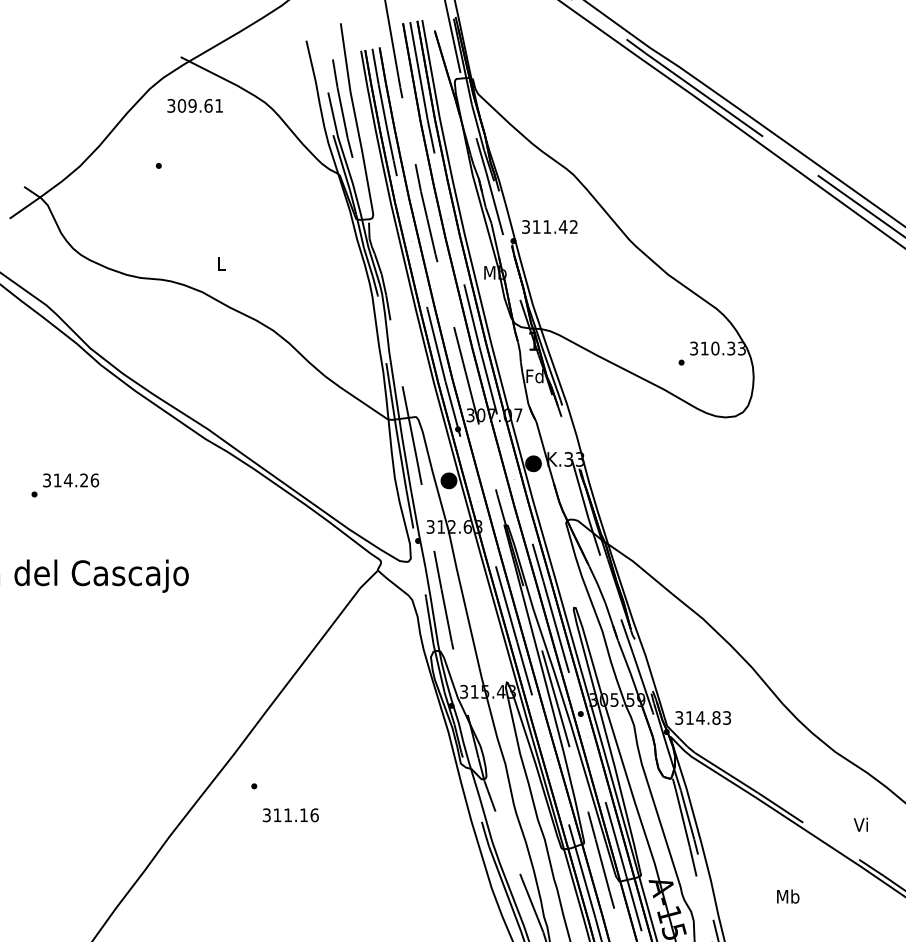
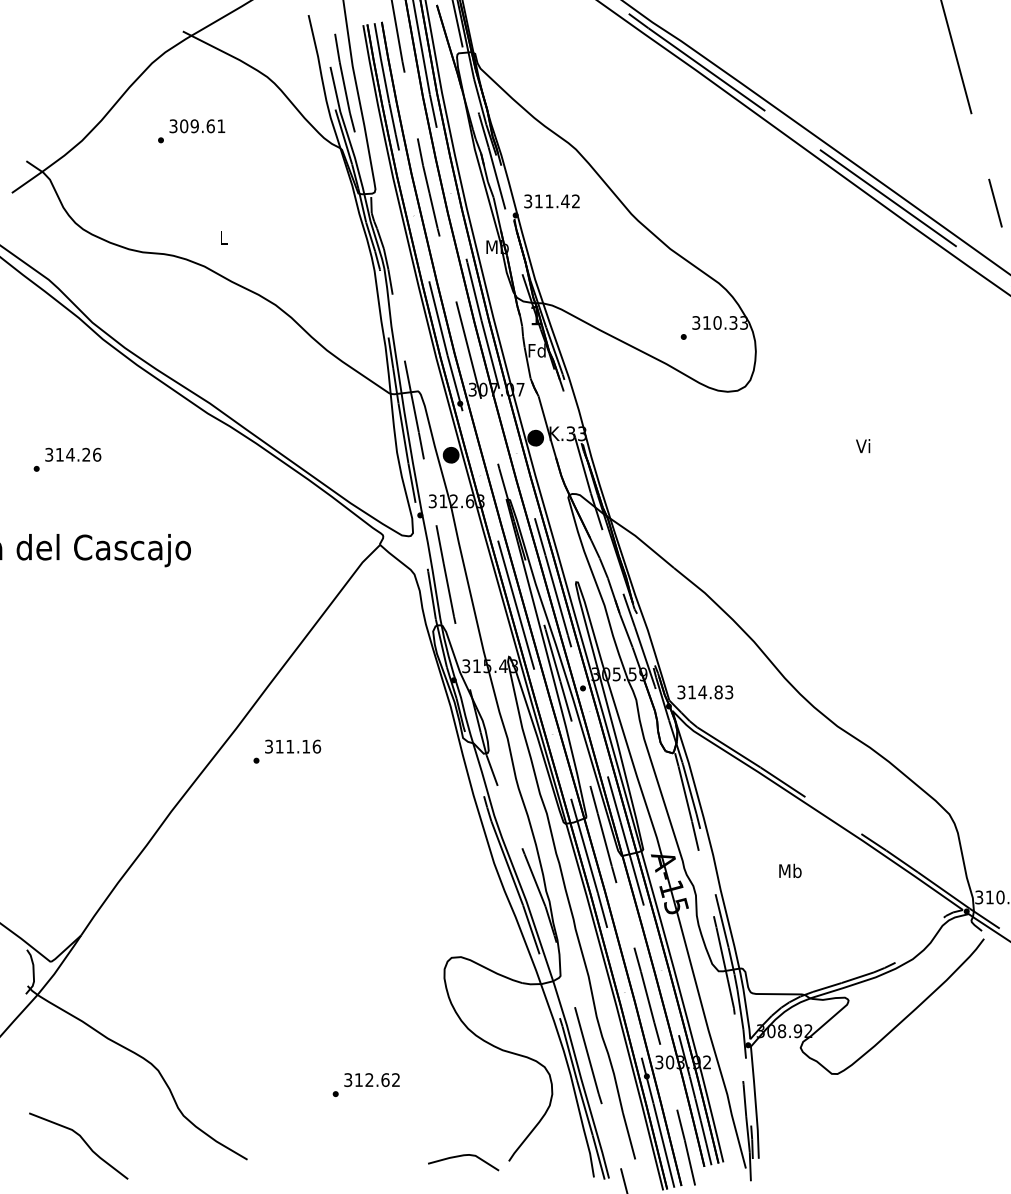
text: (195, 106) -> (197, 126), moved
text: (291, 815) -> (293, 746), moved
text: (861, 825) -> (863, 446), moved

